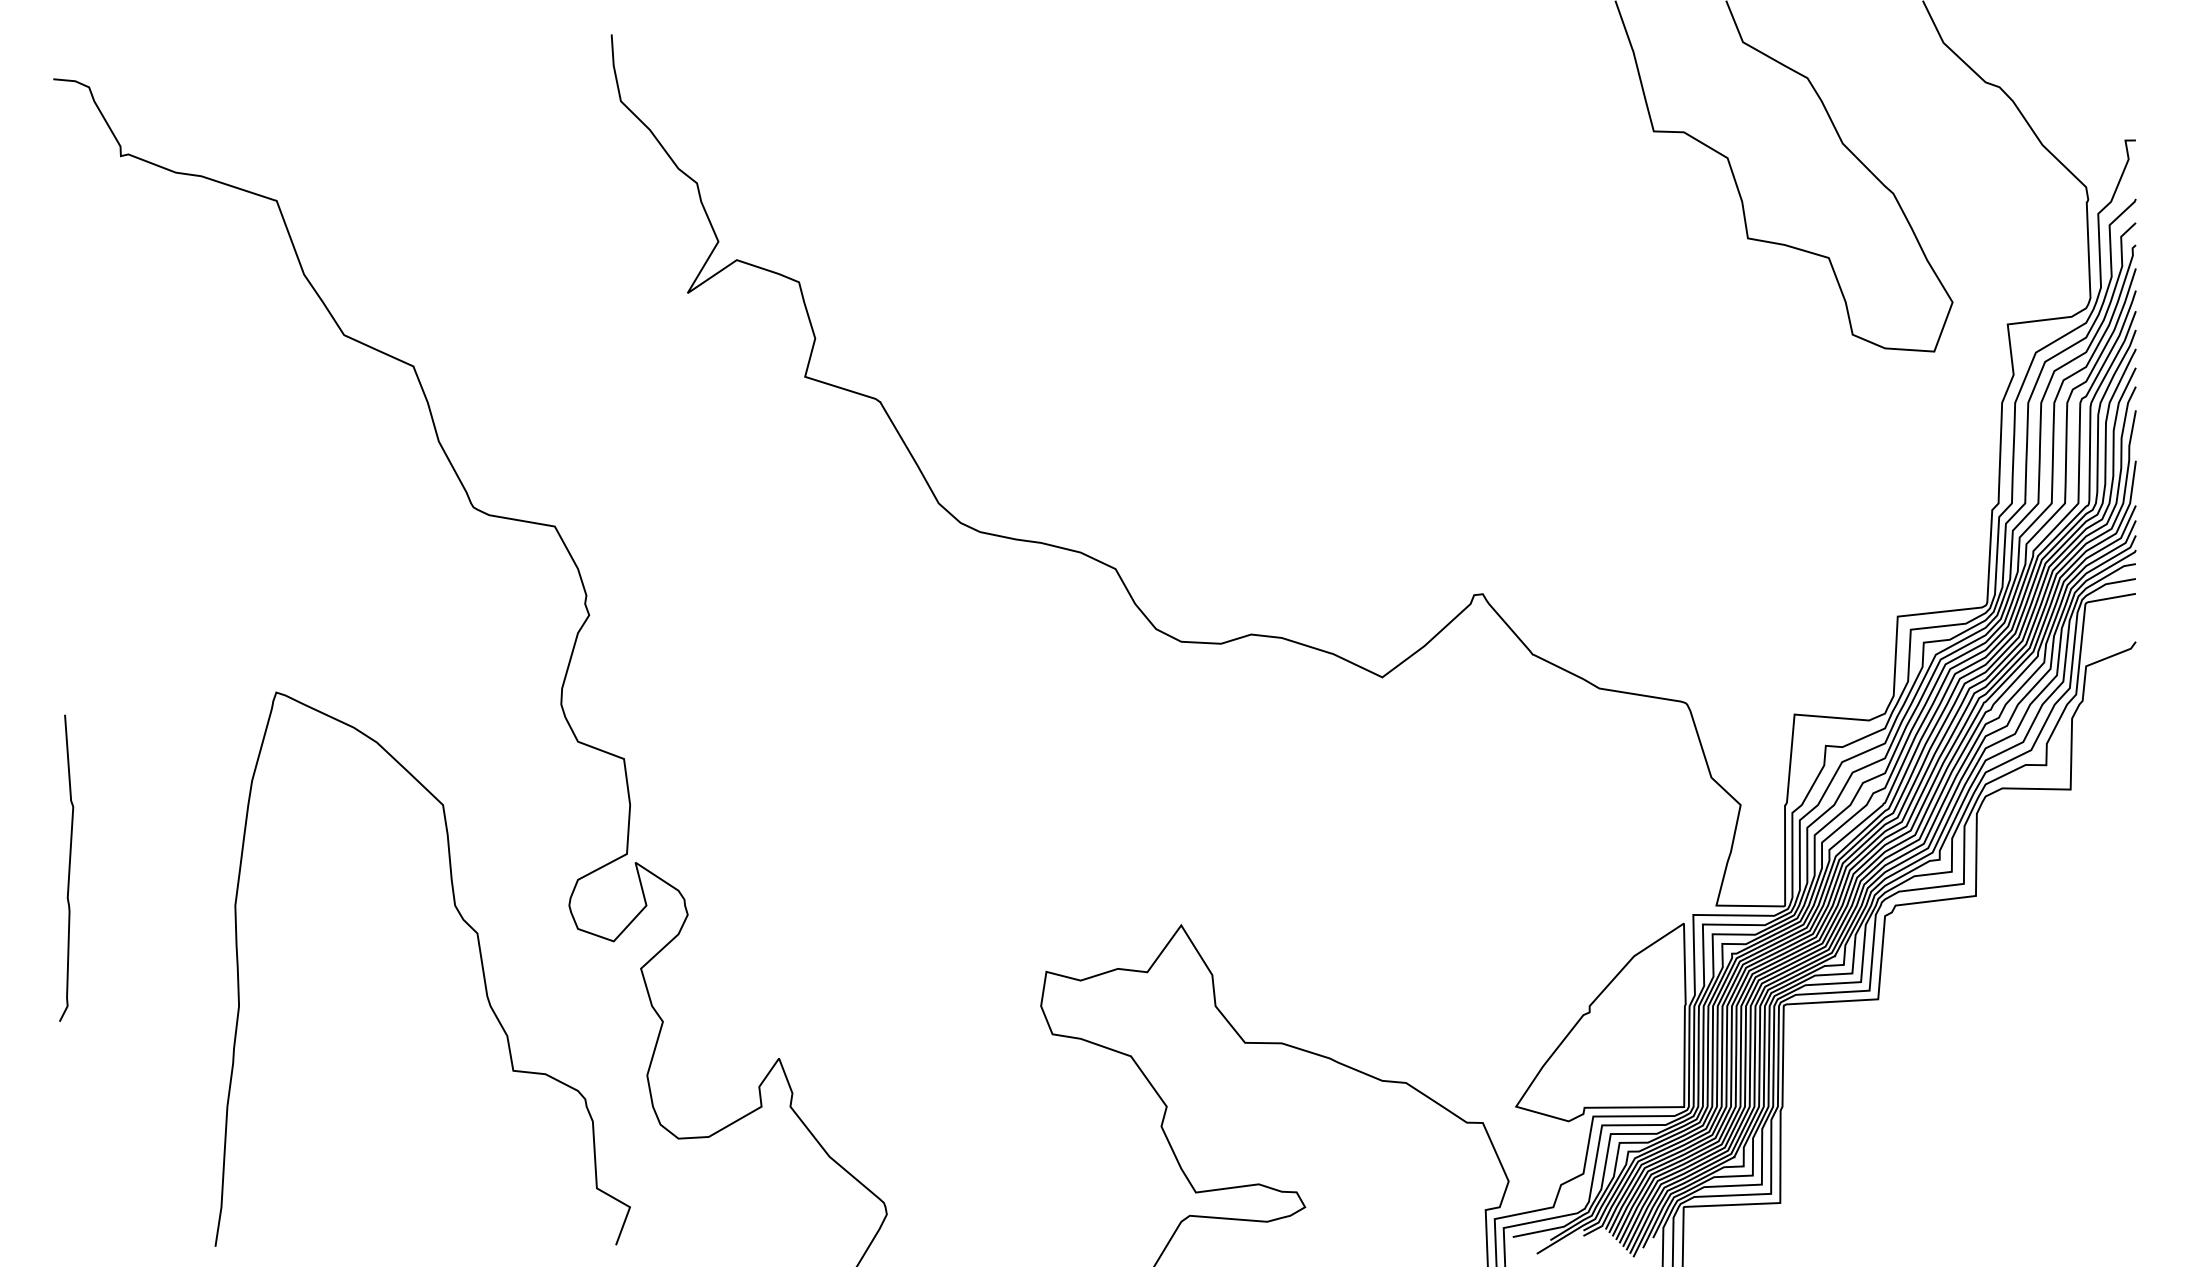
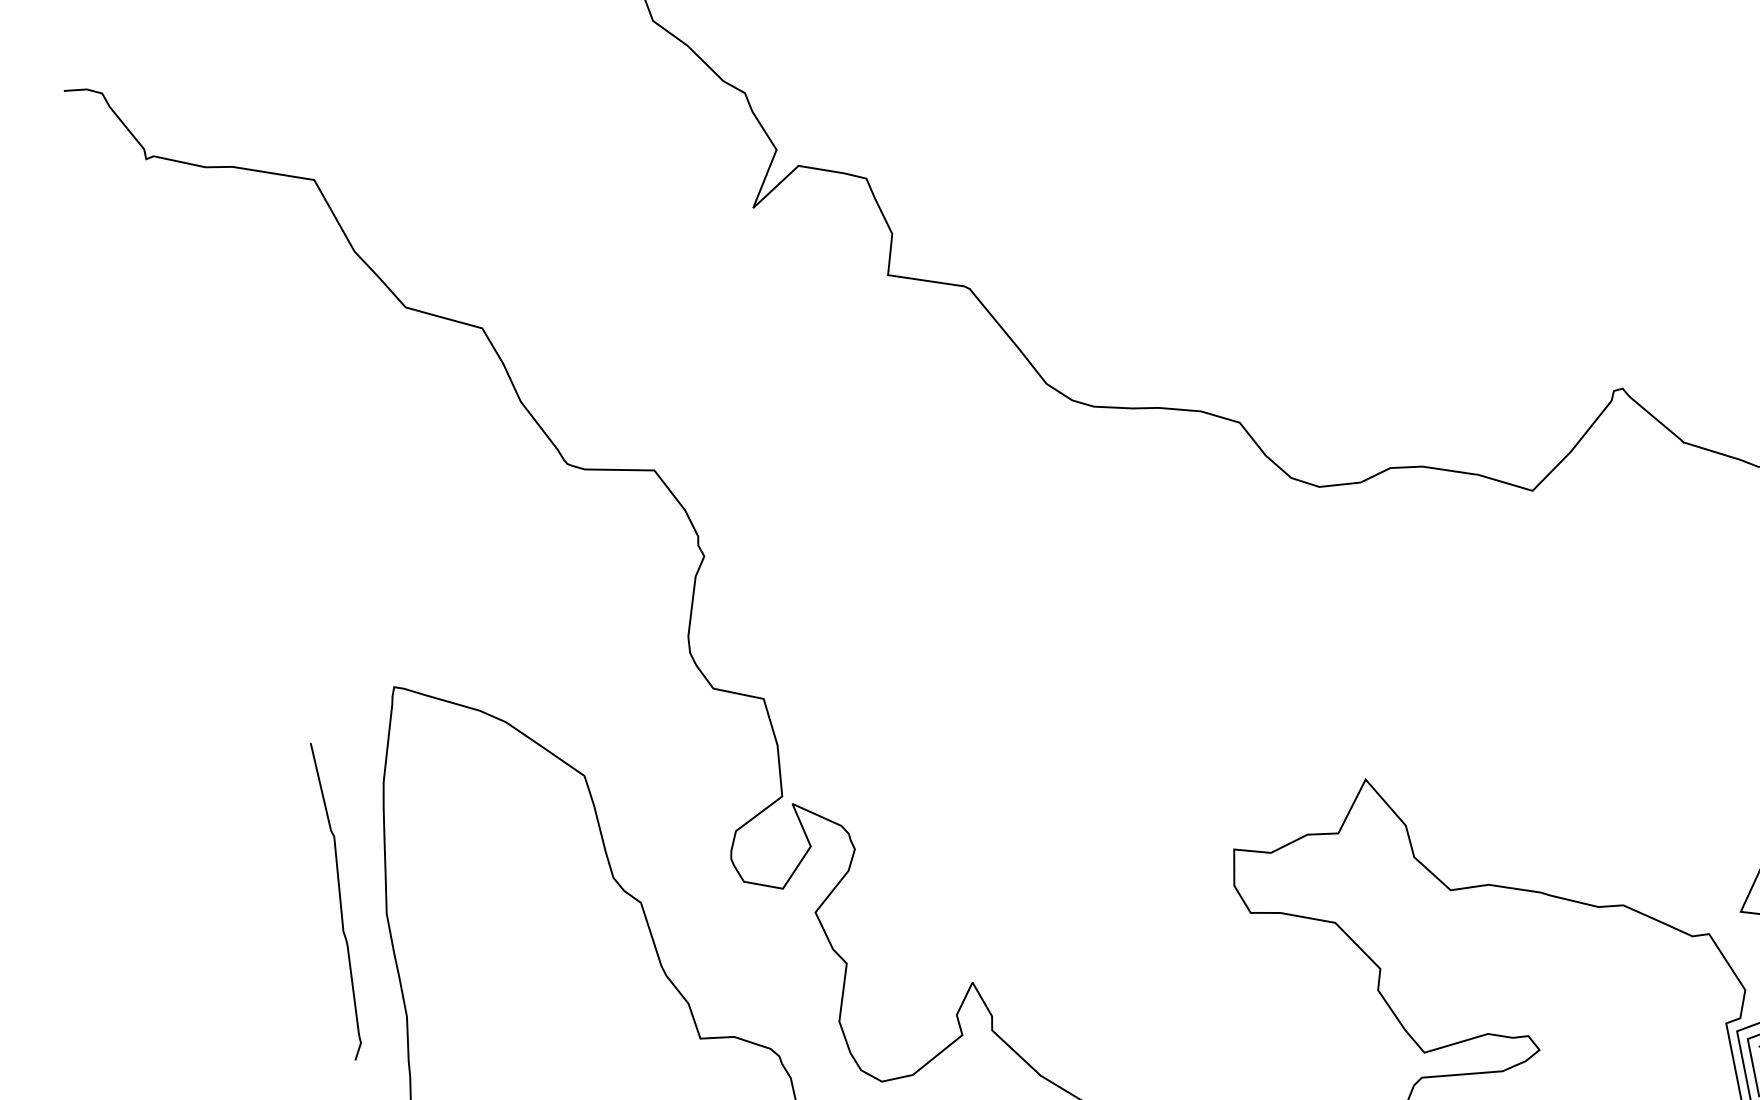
curve: (68, 867) -> (339, 899), moved

